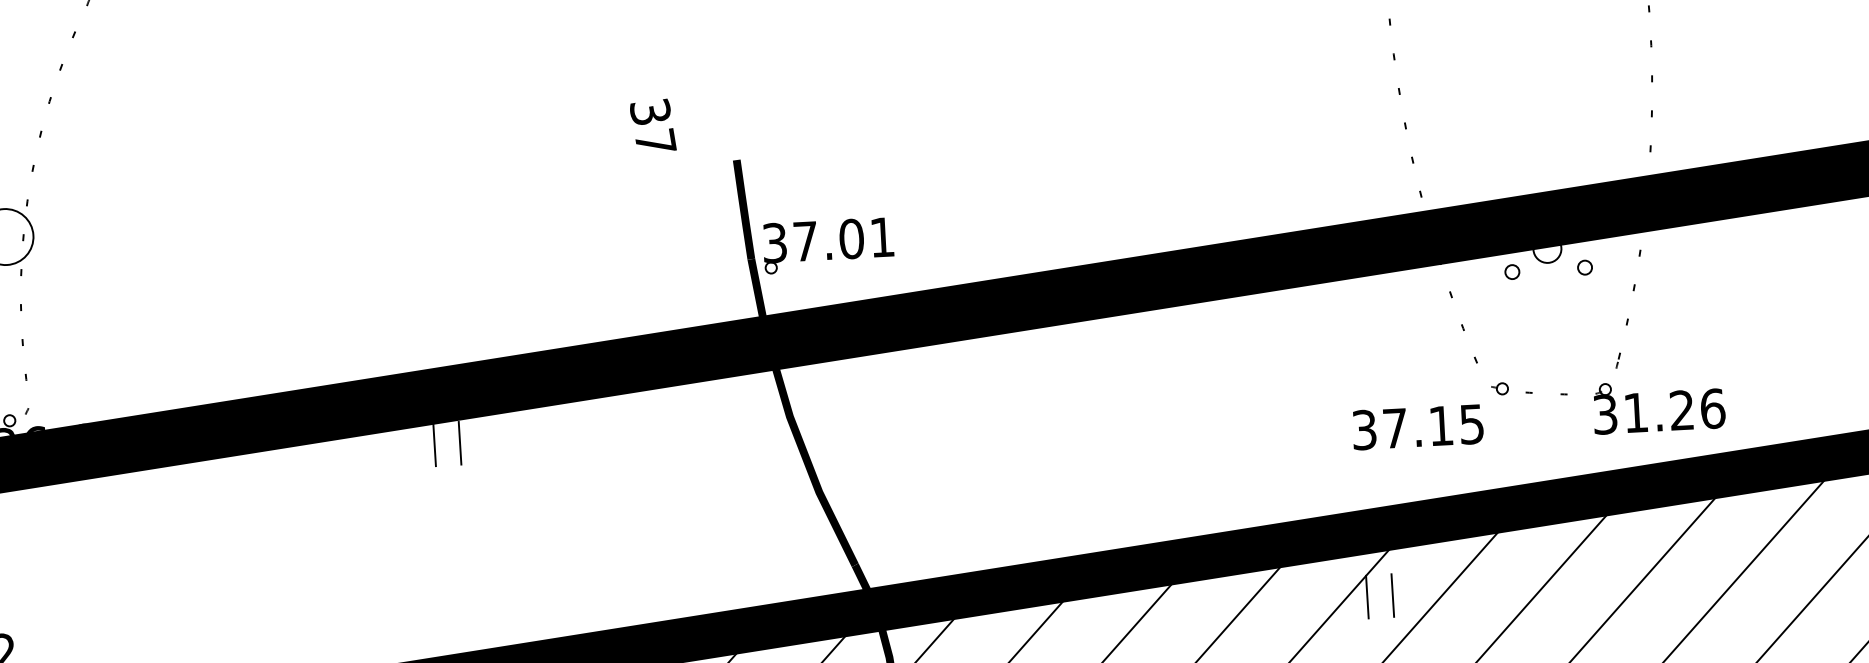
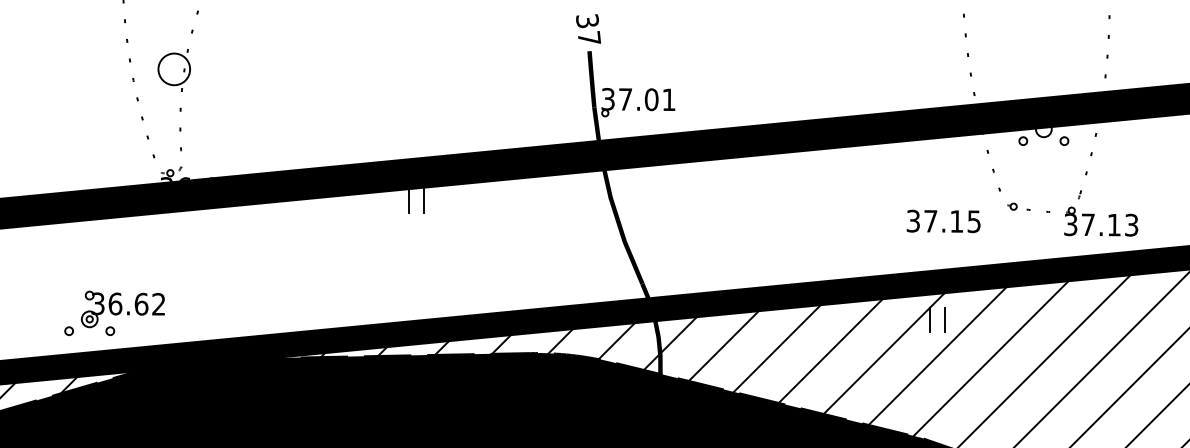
text: (652, 124) -> (588, 28), moved
text: (1675, 409) -> (1110, 224), 31.26 -> 37.13
text: (1417, 427) -> (943, 221), moved

